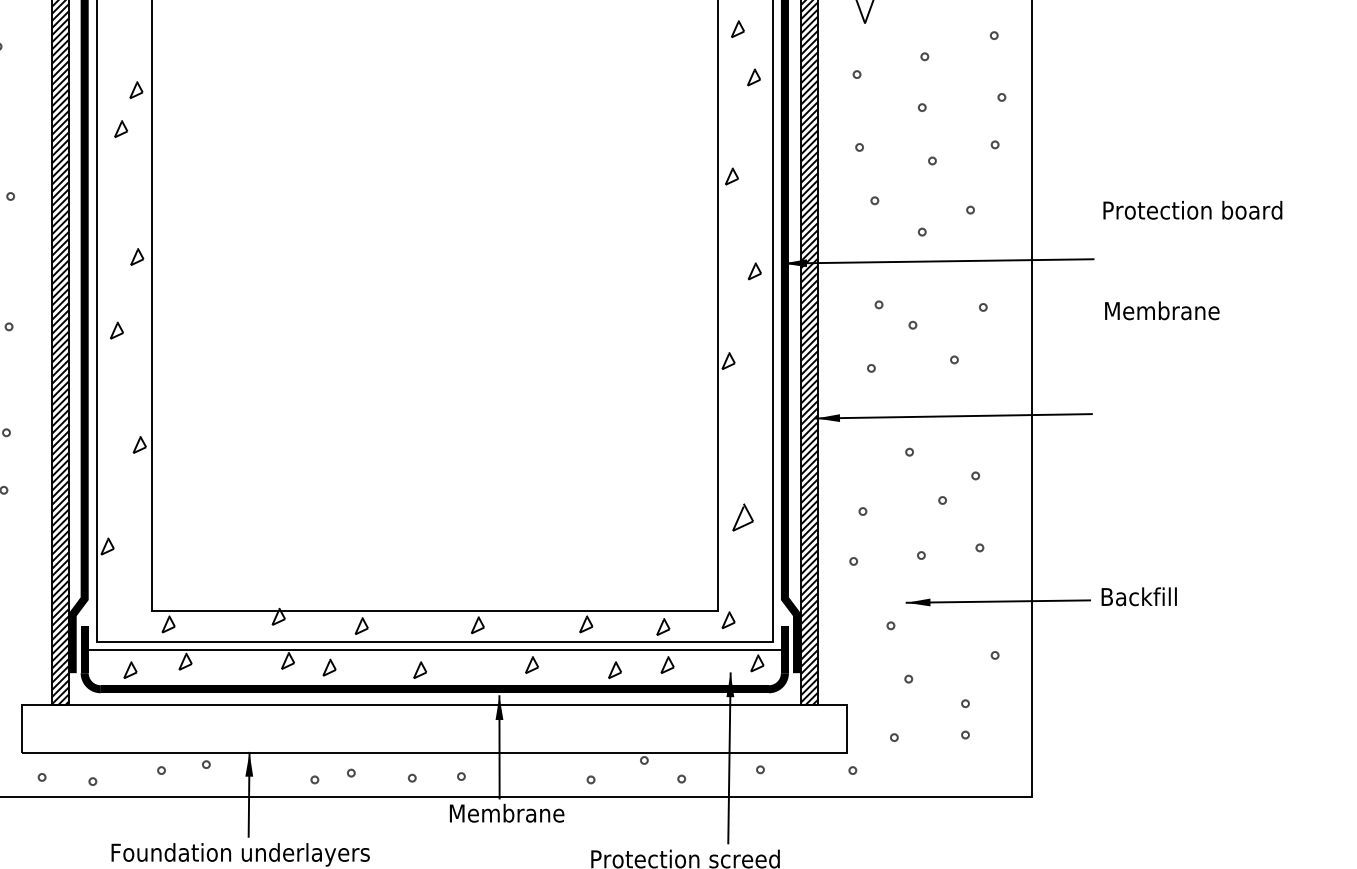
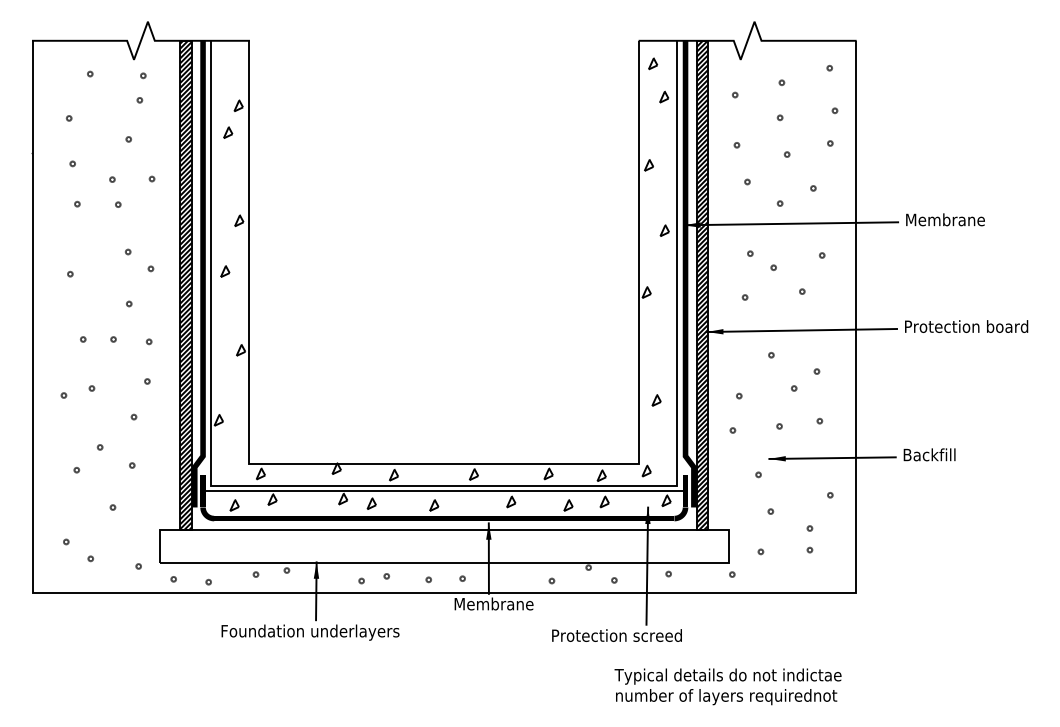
text: (1192, 210) -> (966, 326), moved
text: (1162, 310) -> (945, 219), moved
part: (742, 517) -> (656, 400), size x0.62

